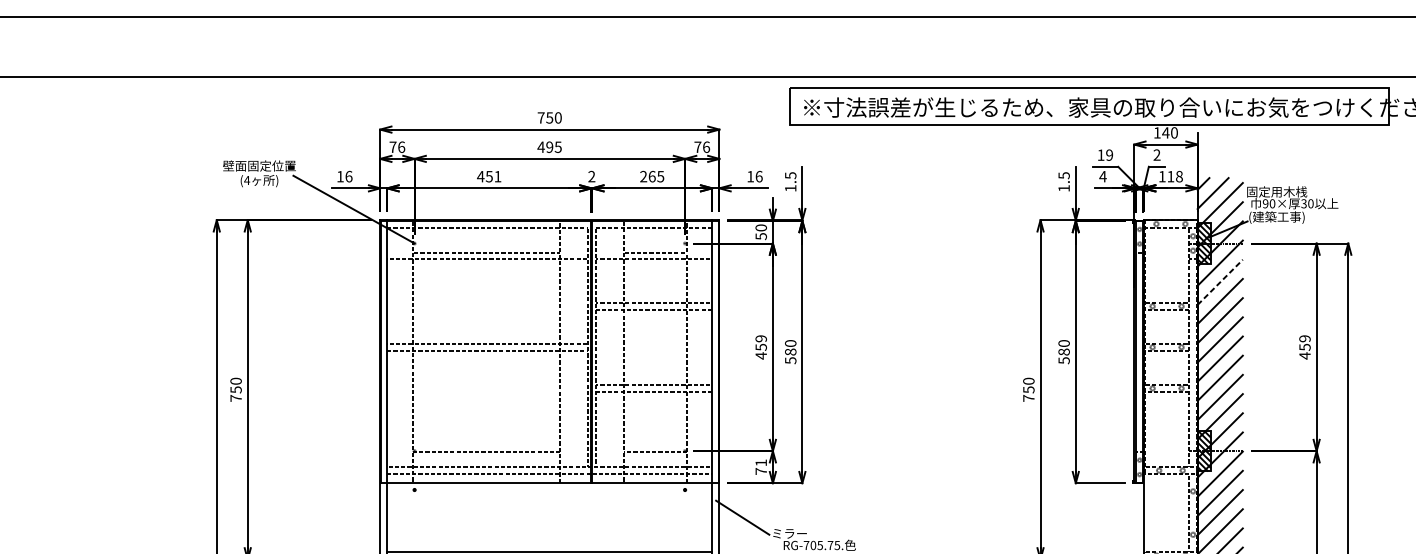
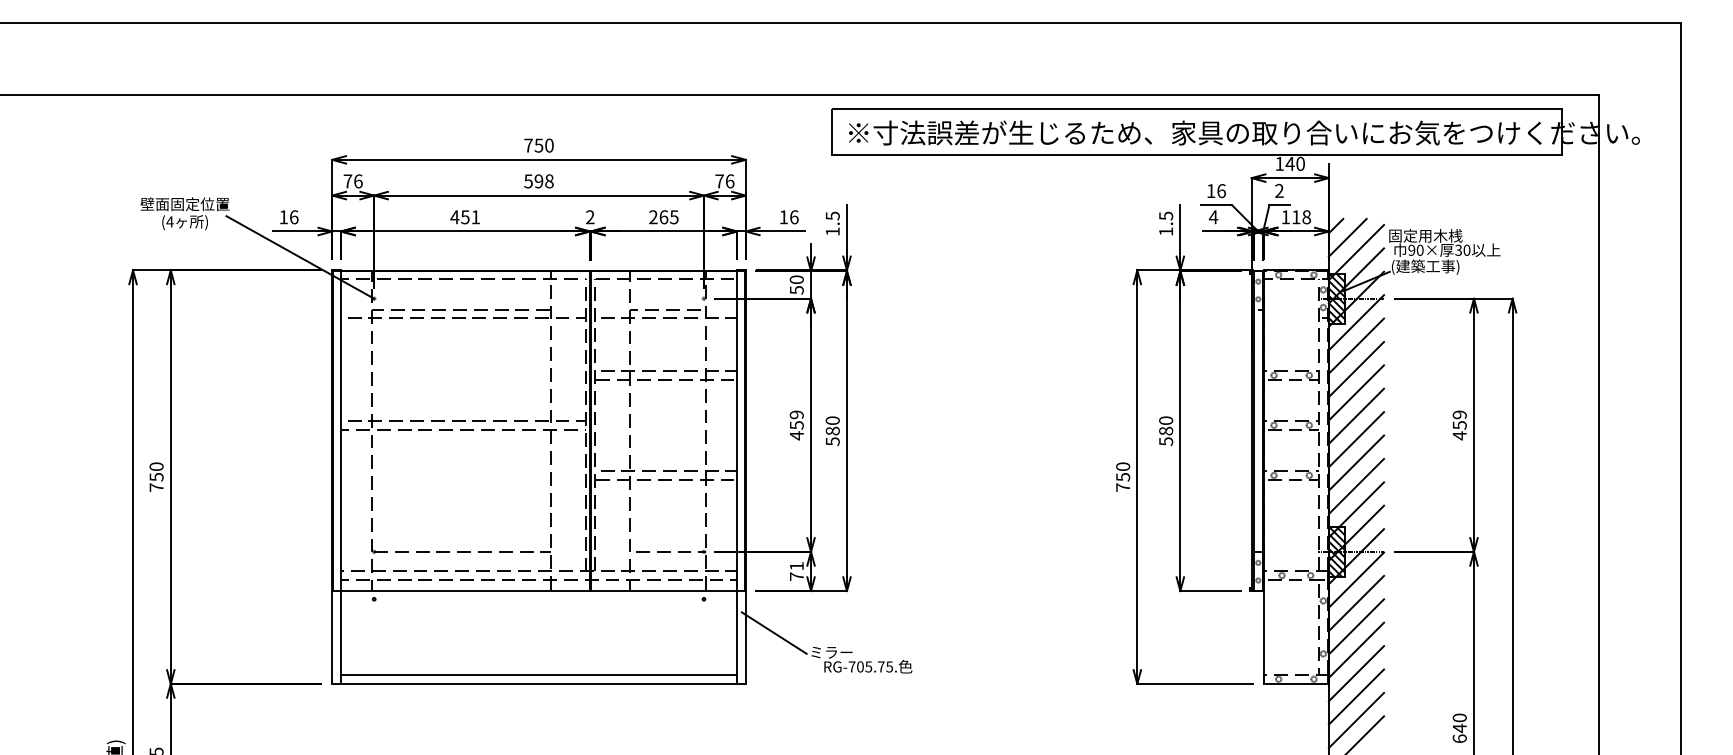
text: (549, 147) -> (538, 181), 495 -> 598
text: (1109, 155) -> (1221, 191), 19 -> 16
line: (1220, 282) -> (1356, 346), dashed -> solid

